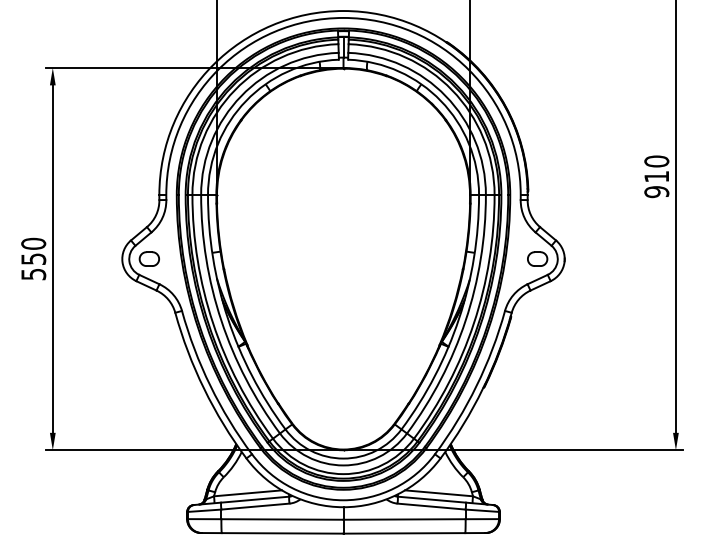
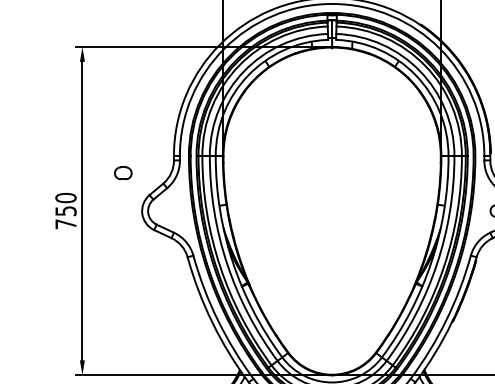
part: (148, 258) -> (122, 172), moved
text: (33, 274) -> (65, 224), 550 -> 750

